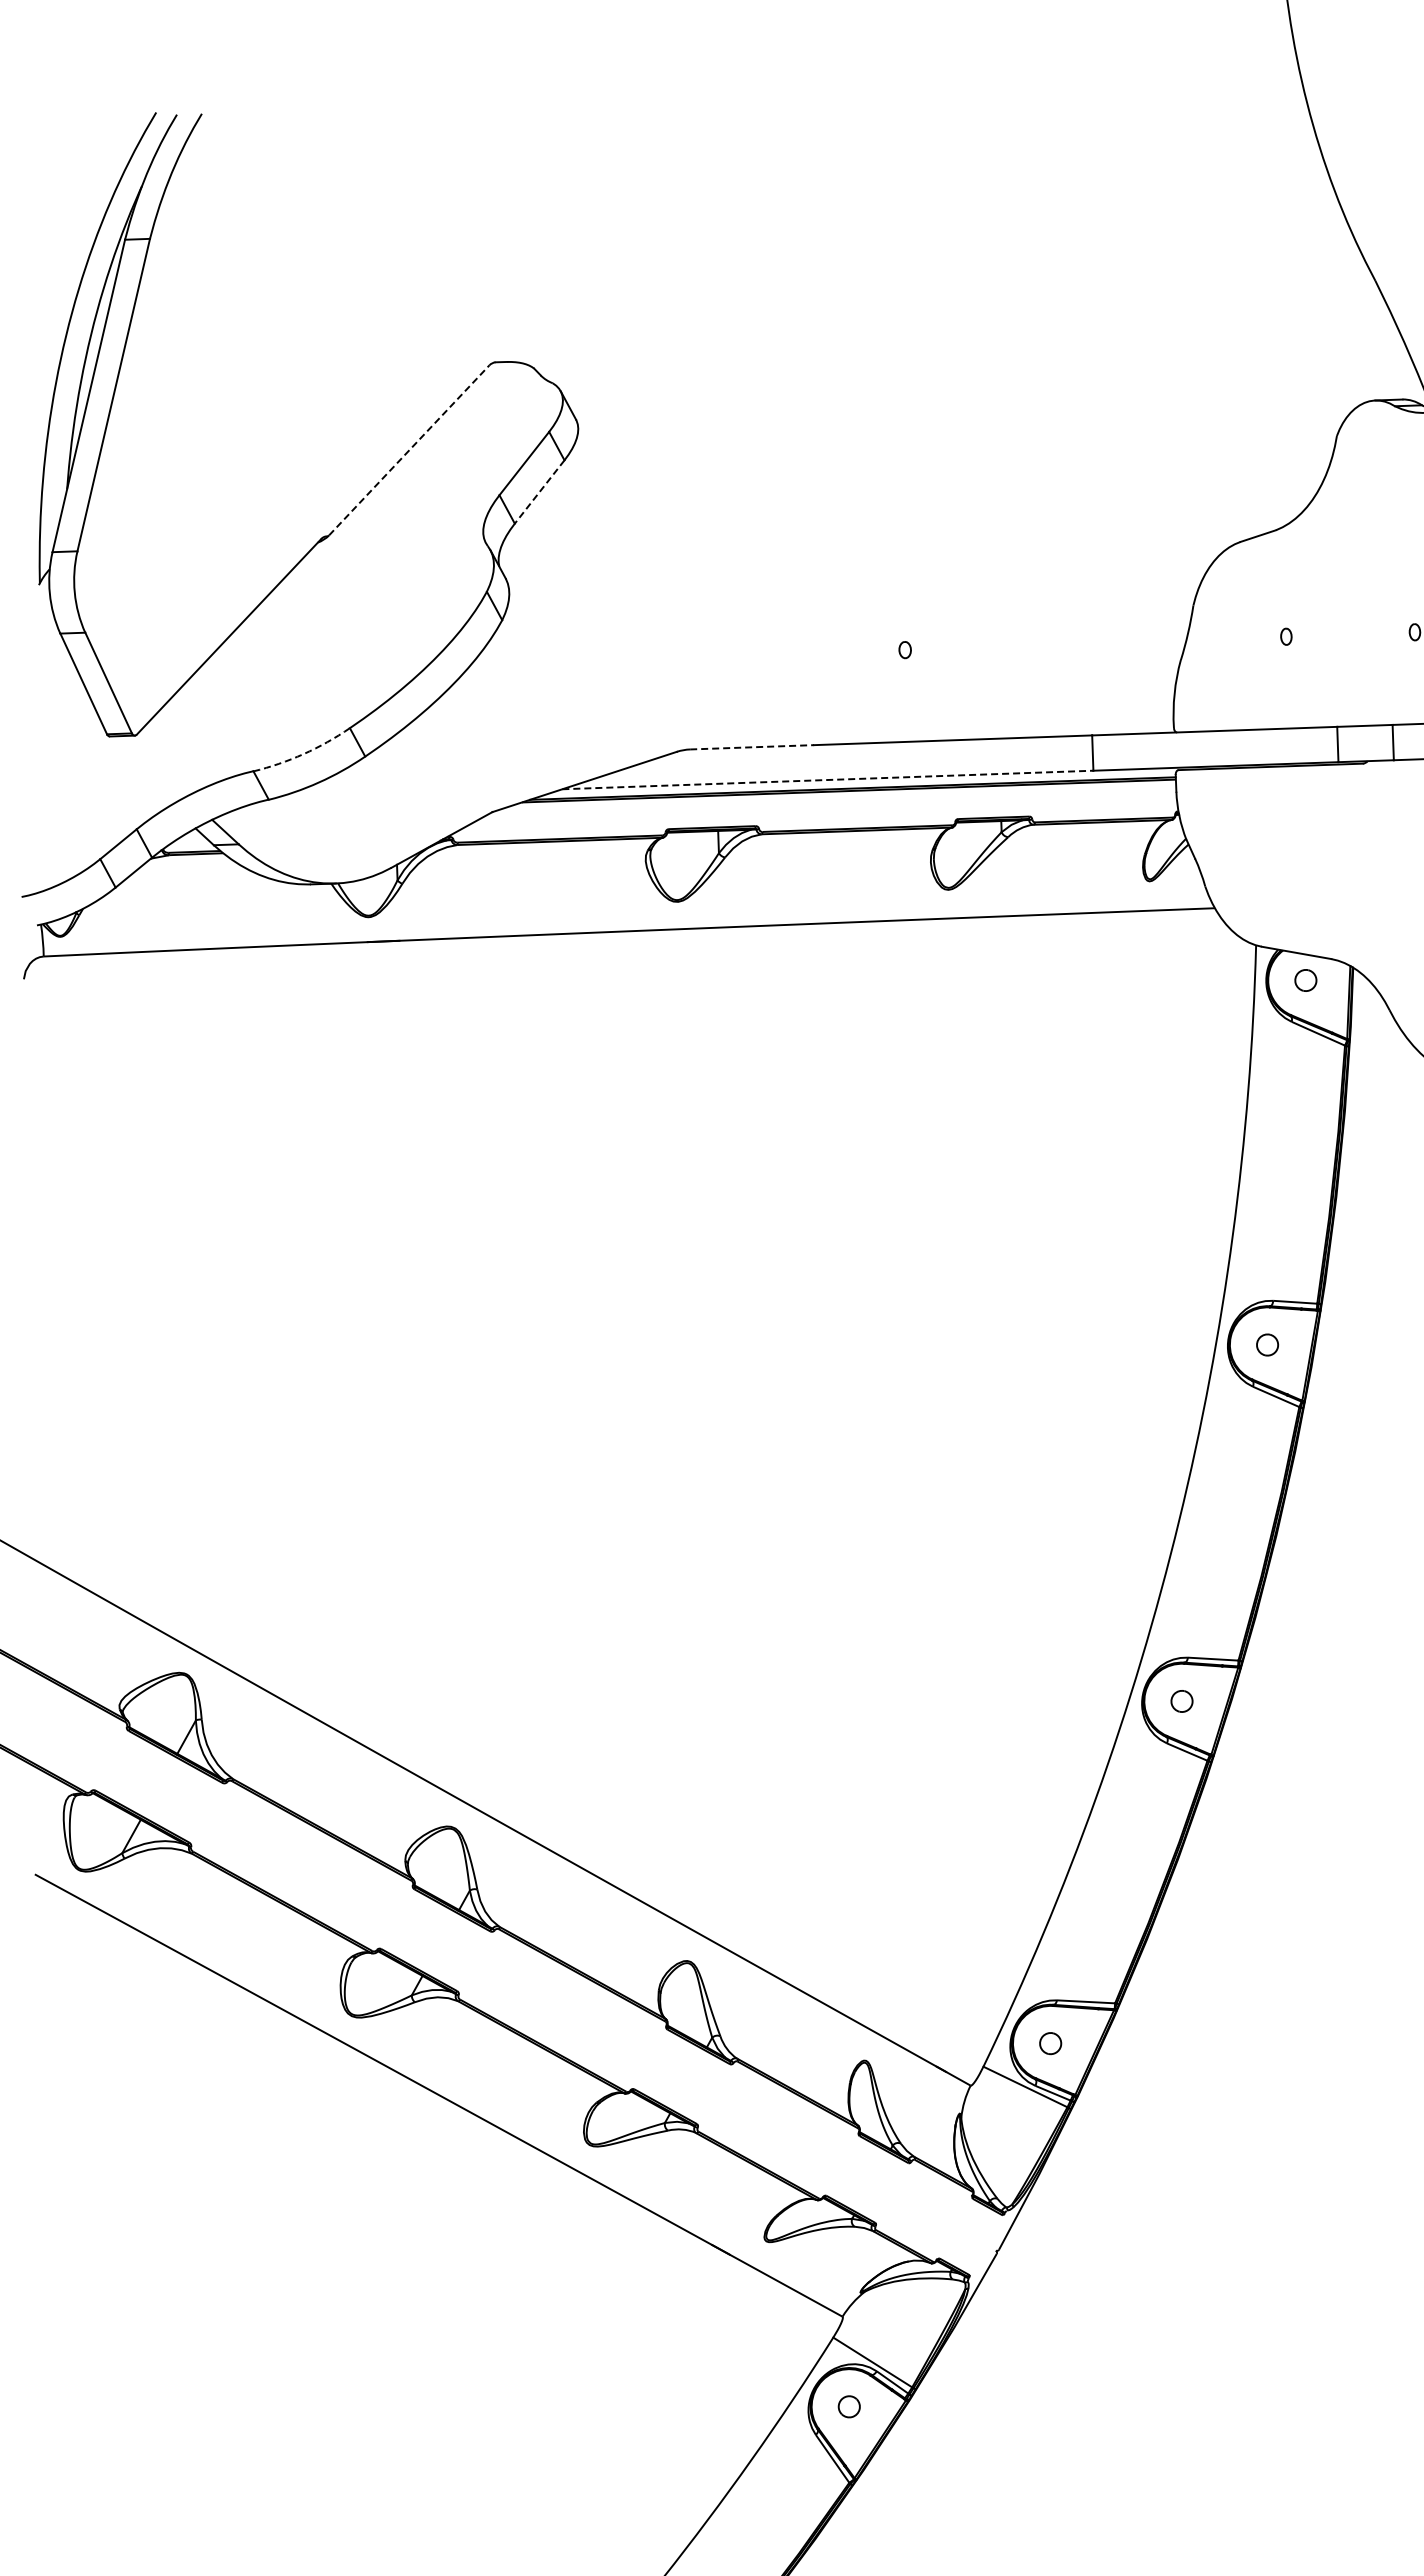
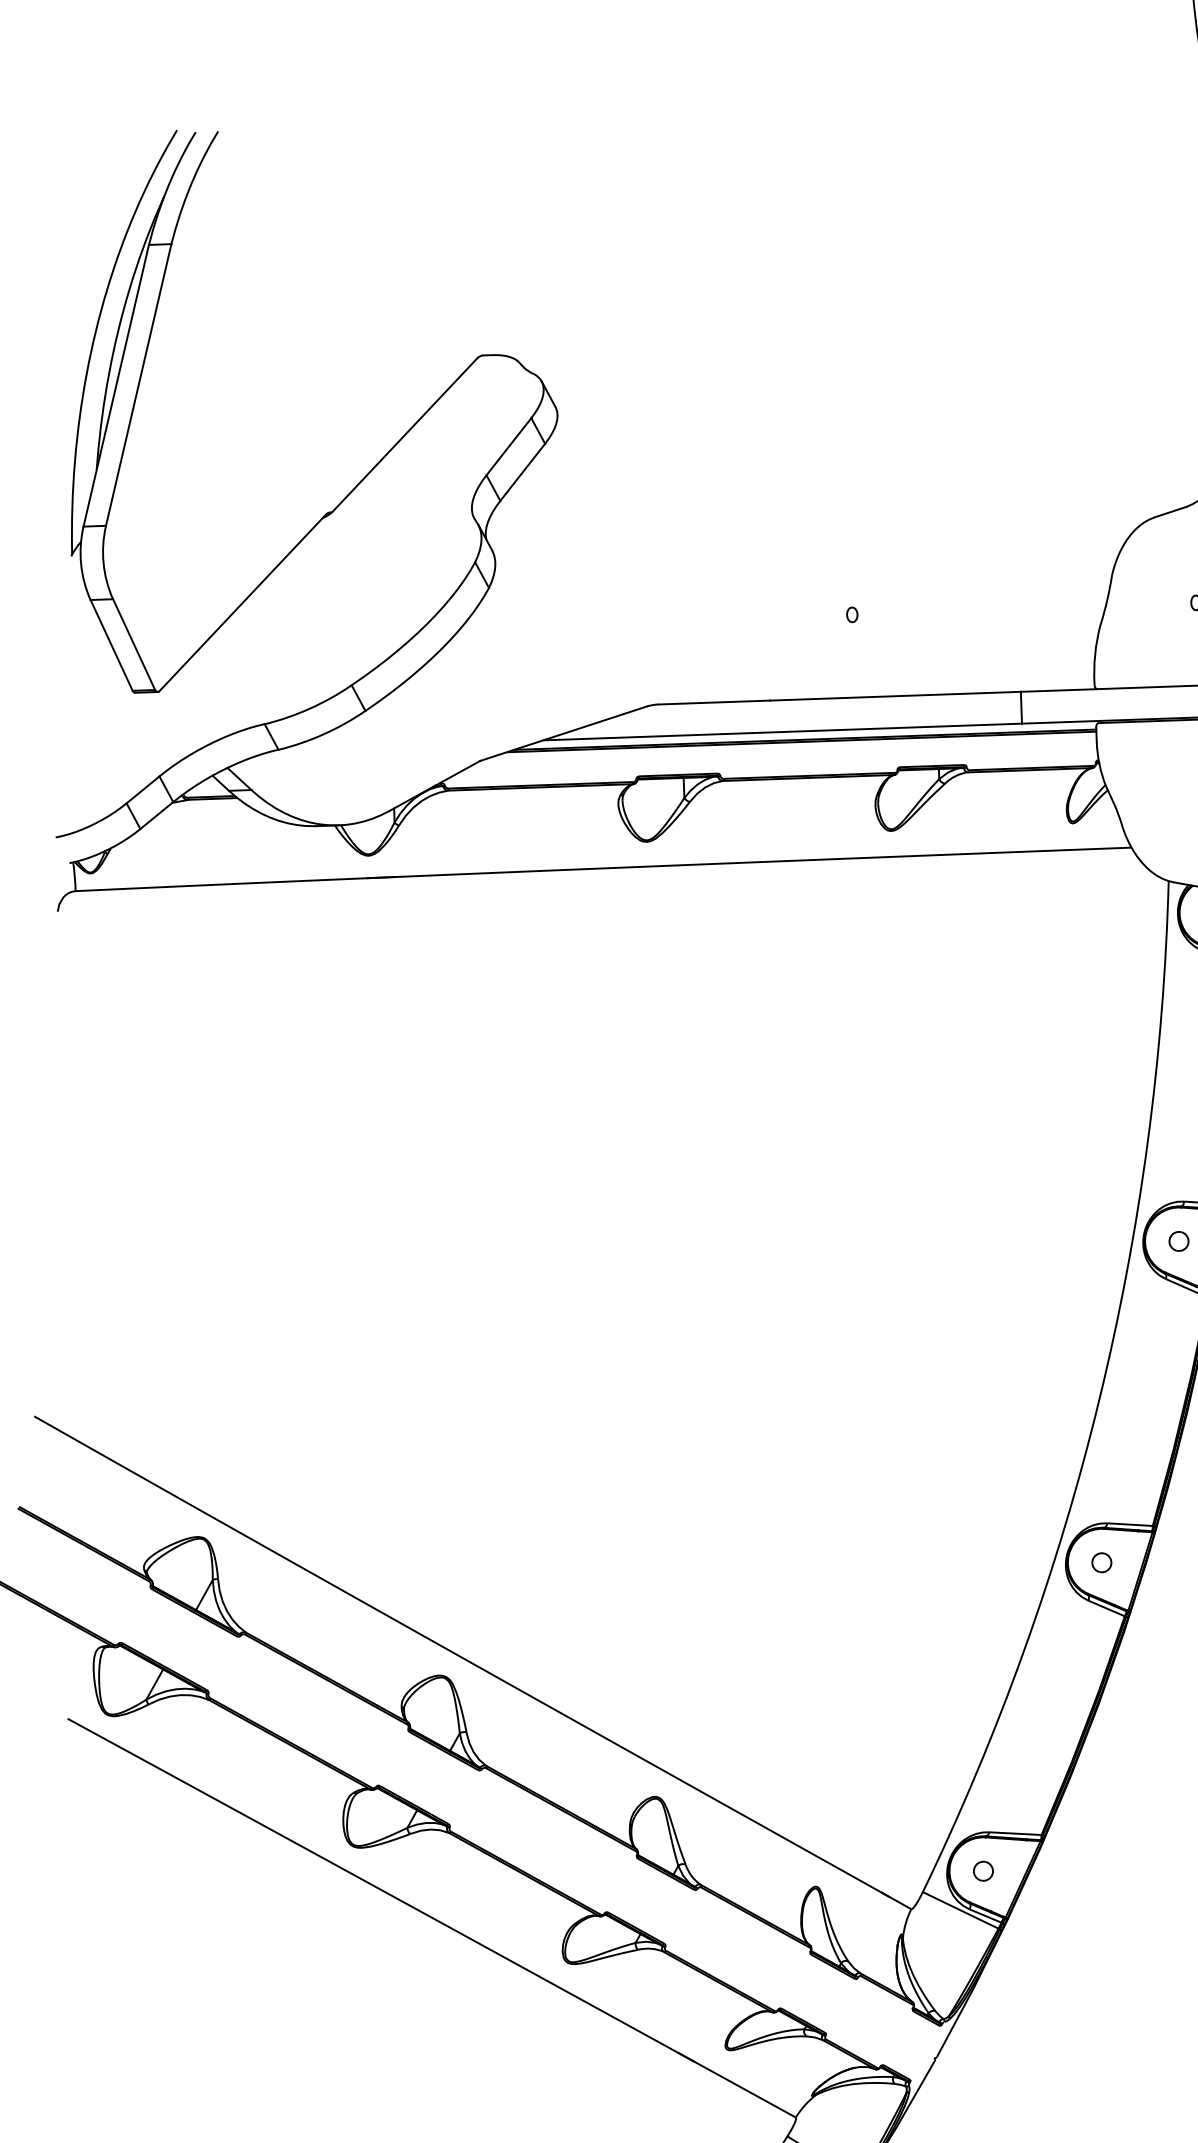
line: (409, 450) -> (405, 434), dashed -> solid
line: (539, 492) -> (522, 472), dashed -> solid
line: (752, 747) -> (714, 702), dashed -> solid
arc: (303, 754) -> (309, 709), dashed -> solid
line: (827, 780) -> (782, 732), dashed -> solid

